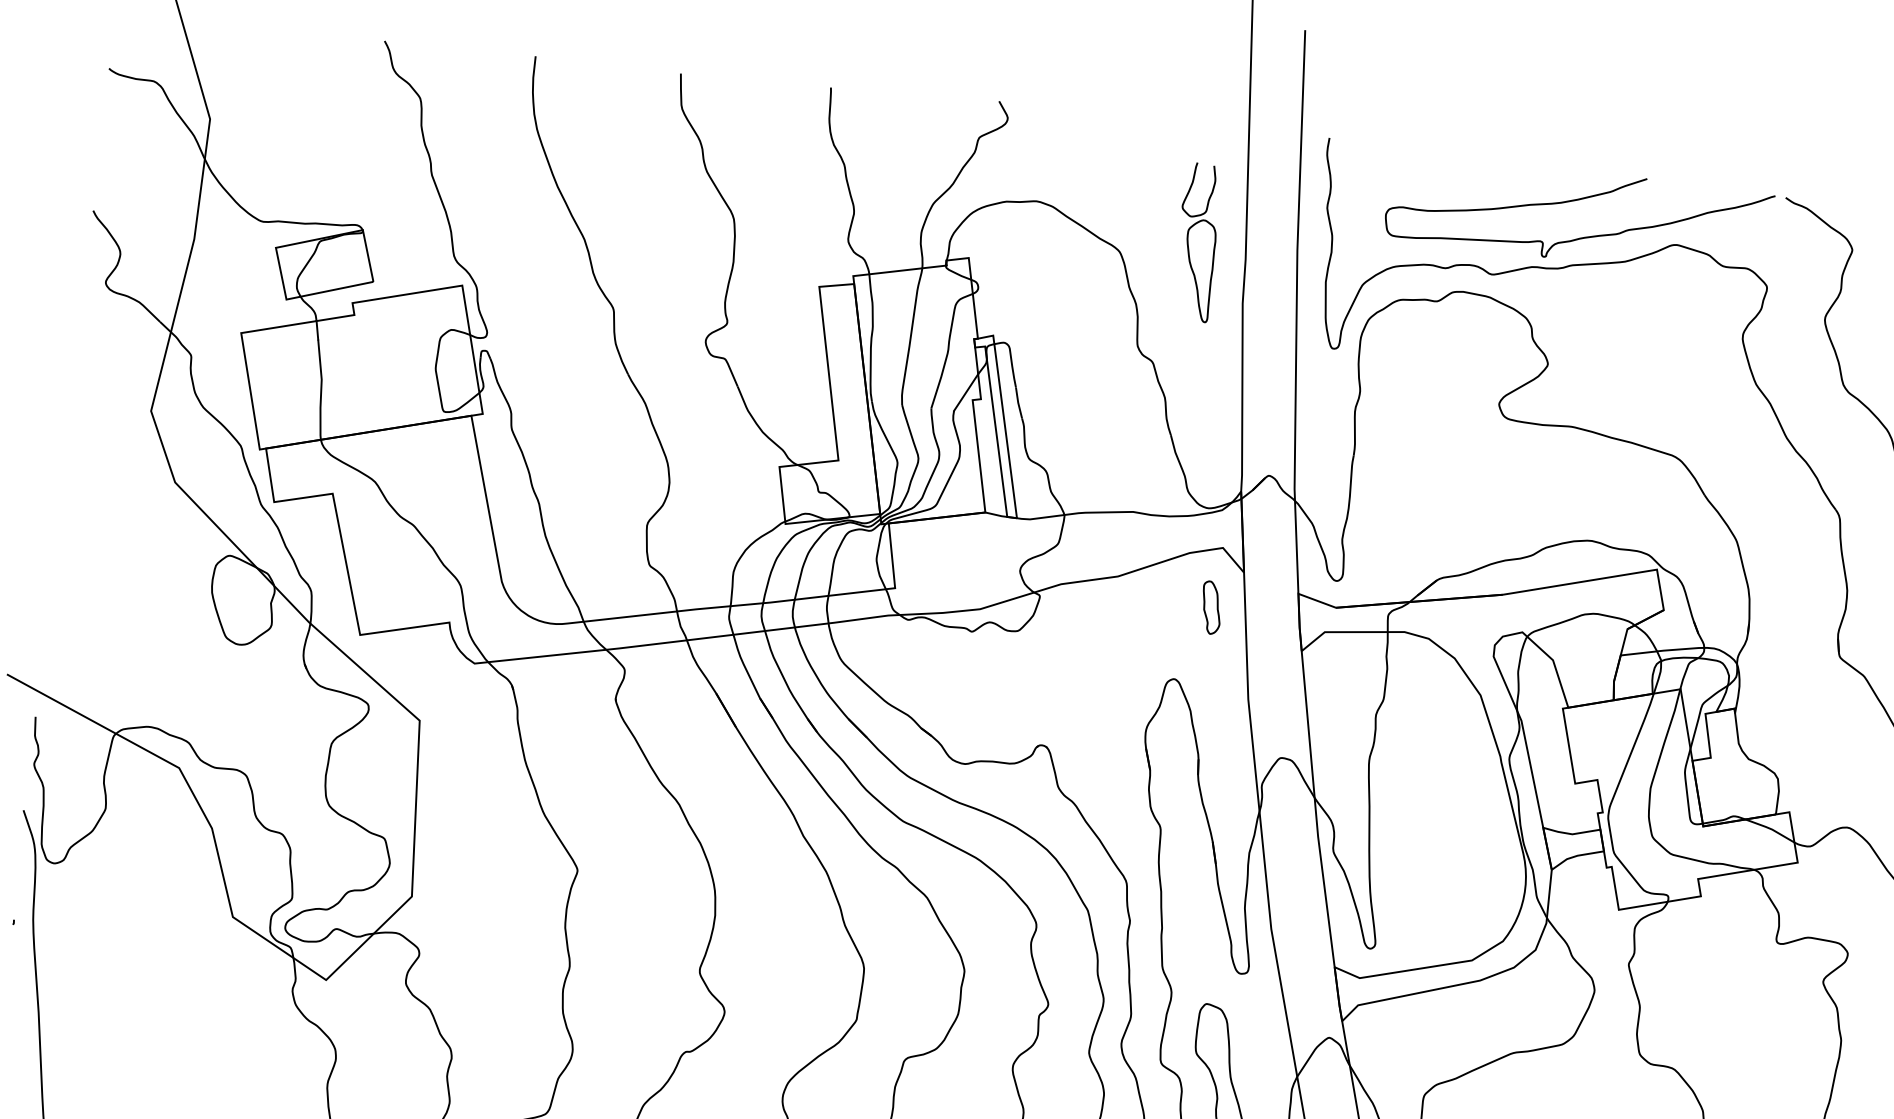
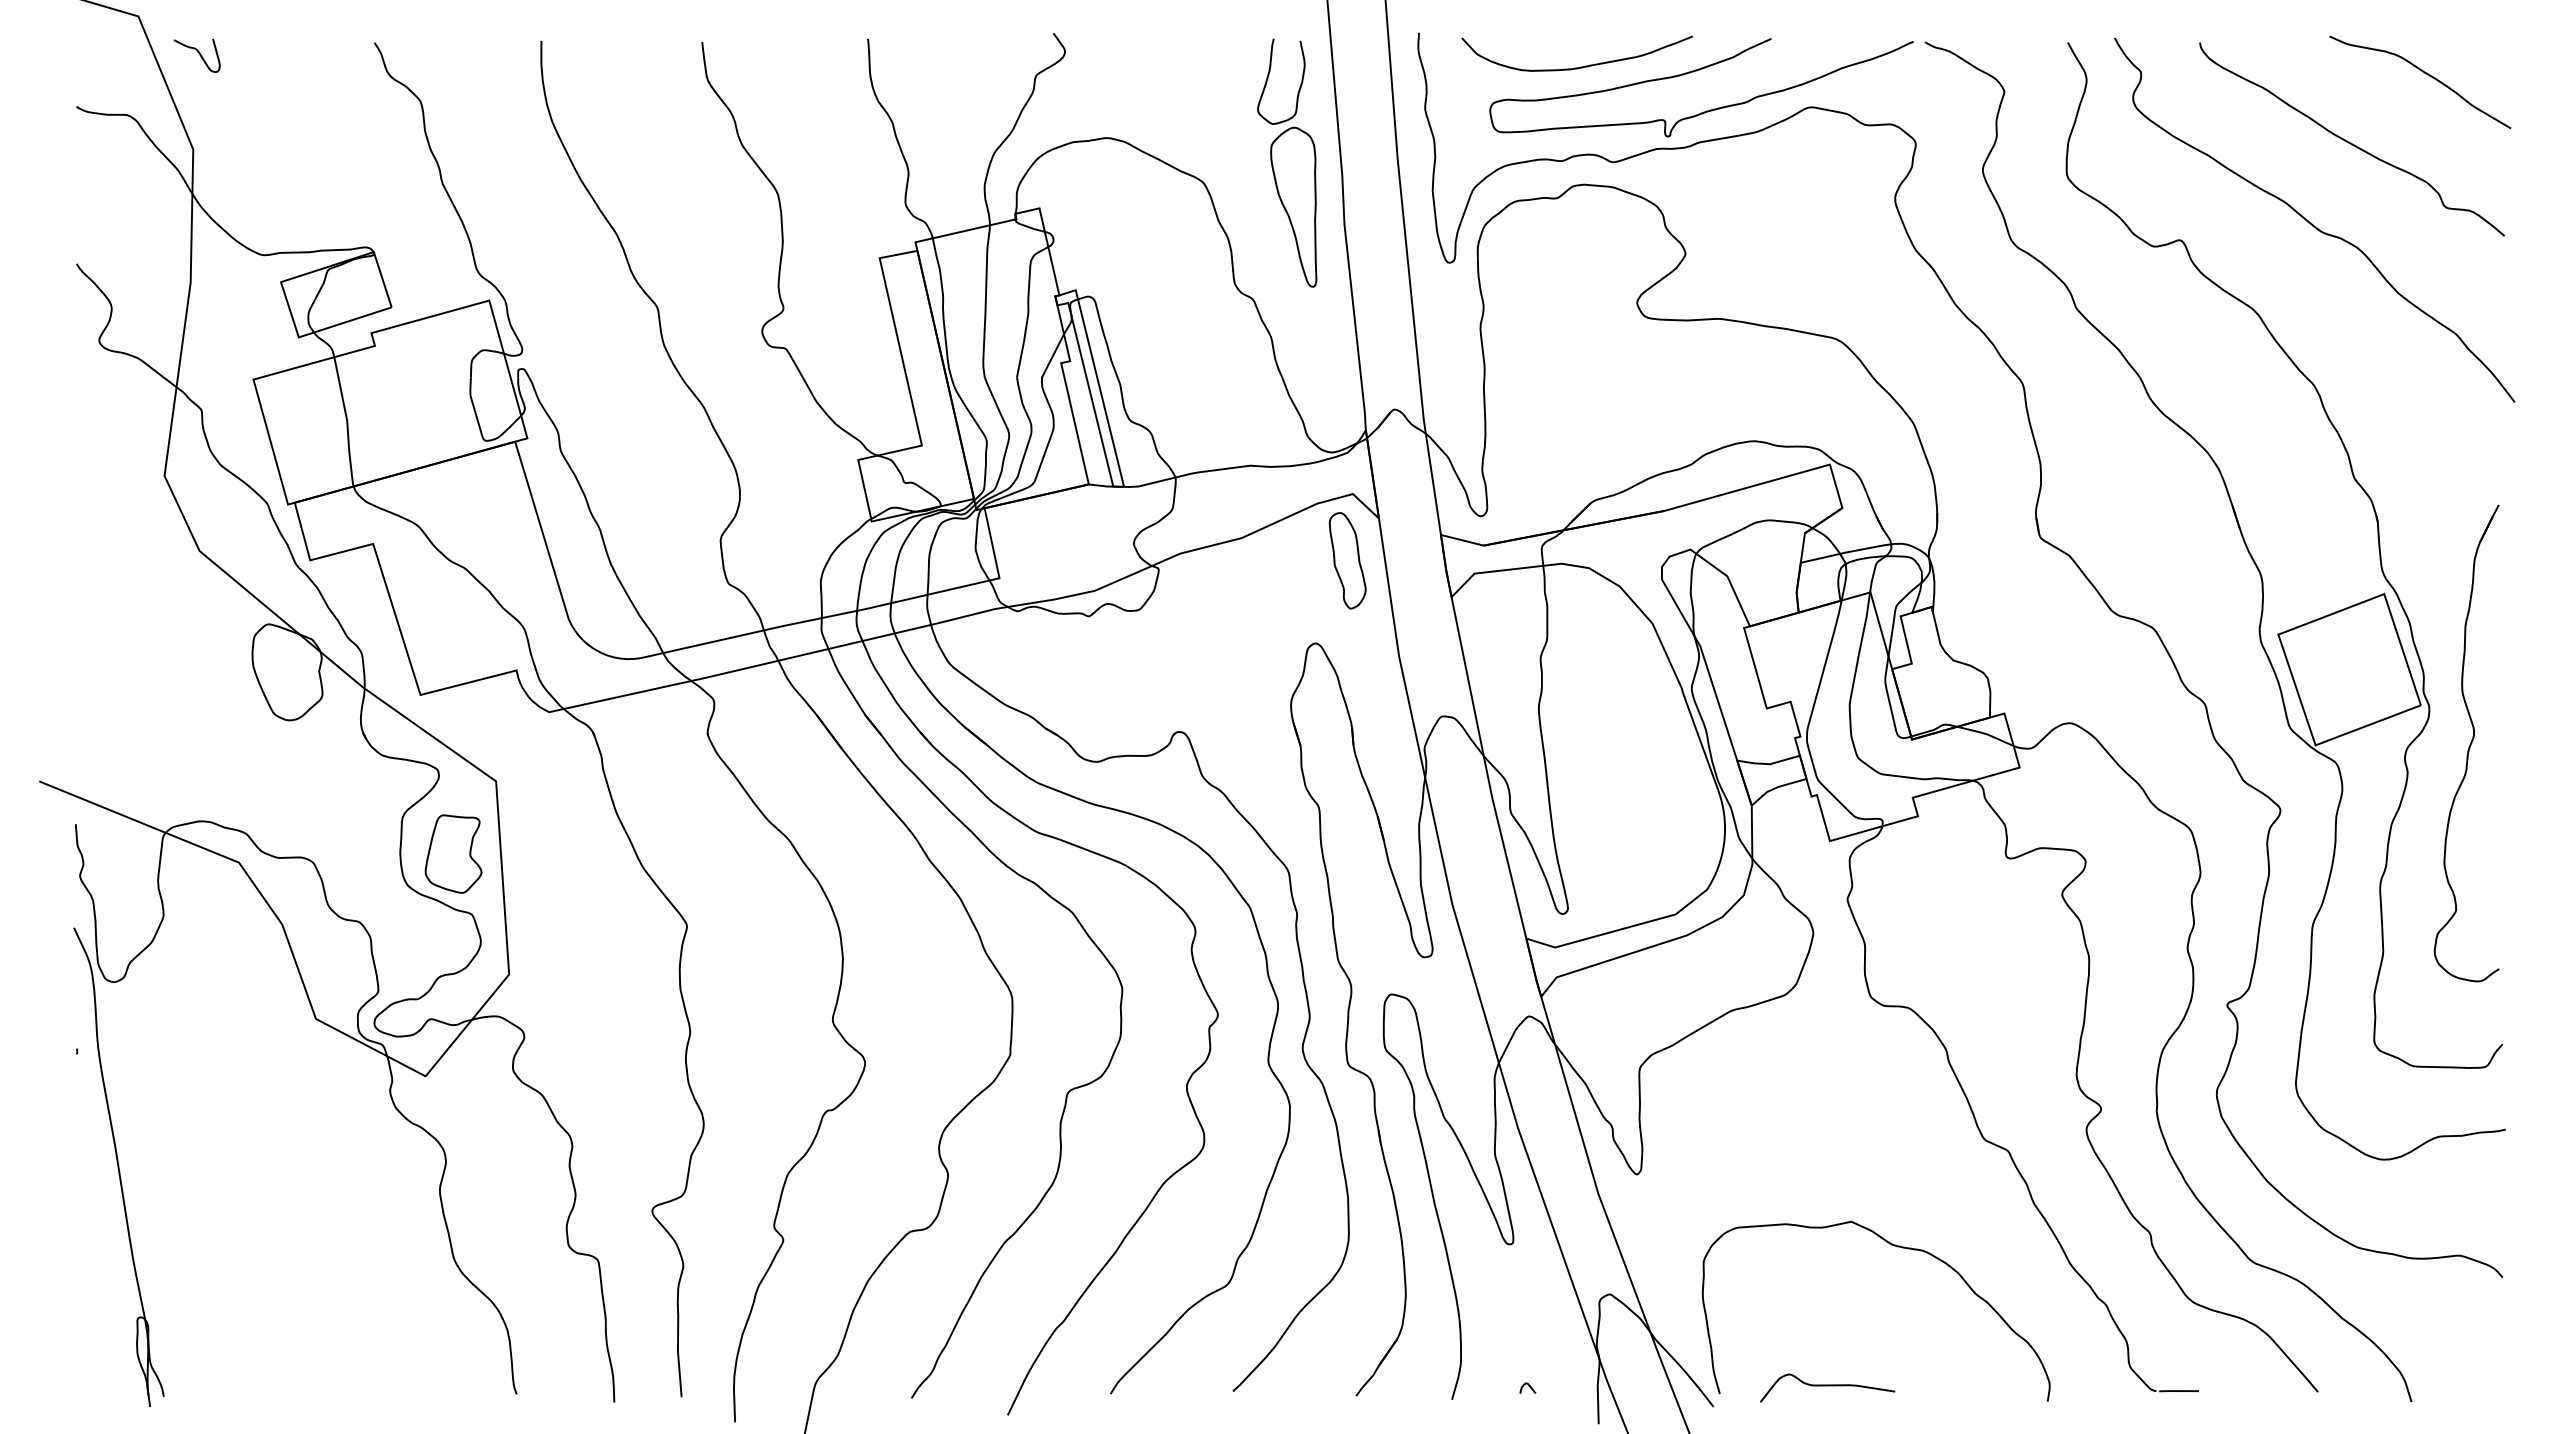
curve: (224, 32) -> (198, 53), added
curve: (1471, 184) -> (1580, 66), added
part: (1197, 241) -> (1287, 162), size x1.43
part: (1211, 607) -> (1347, 560), size x1.67
part: (373, 781) -> (453, 853), added

